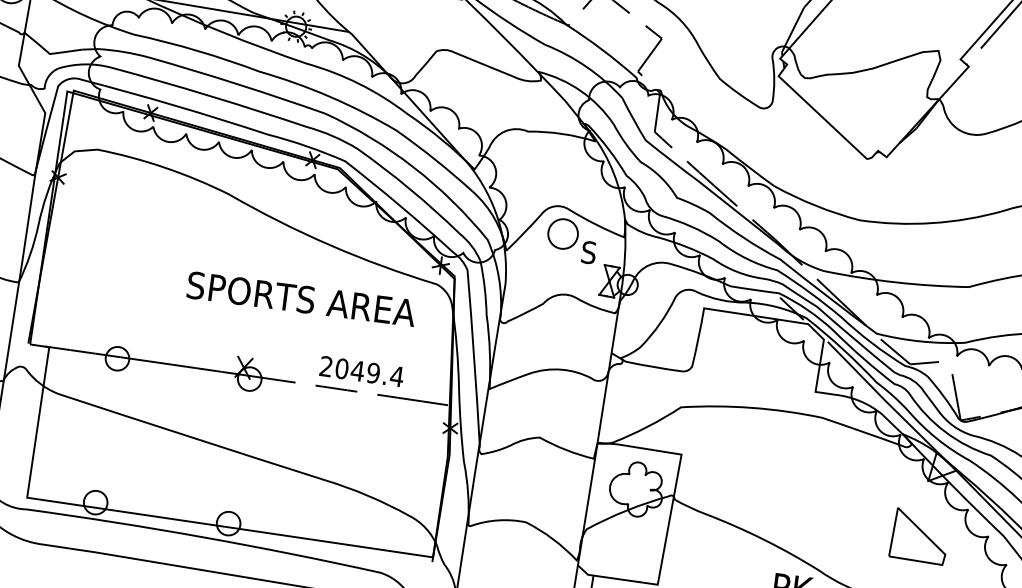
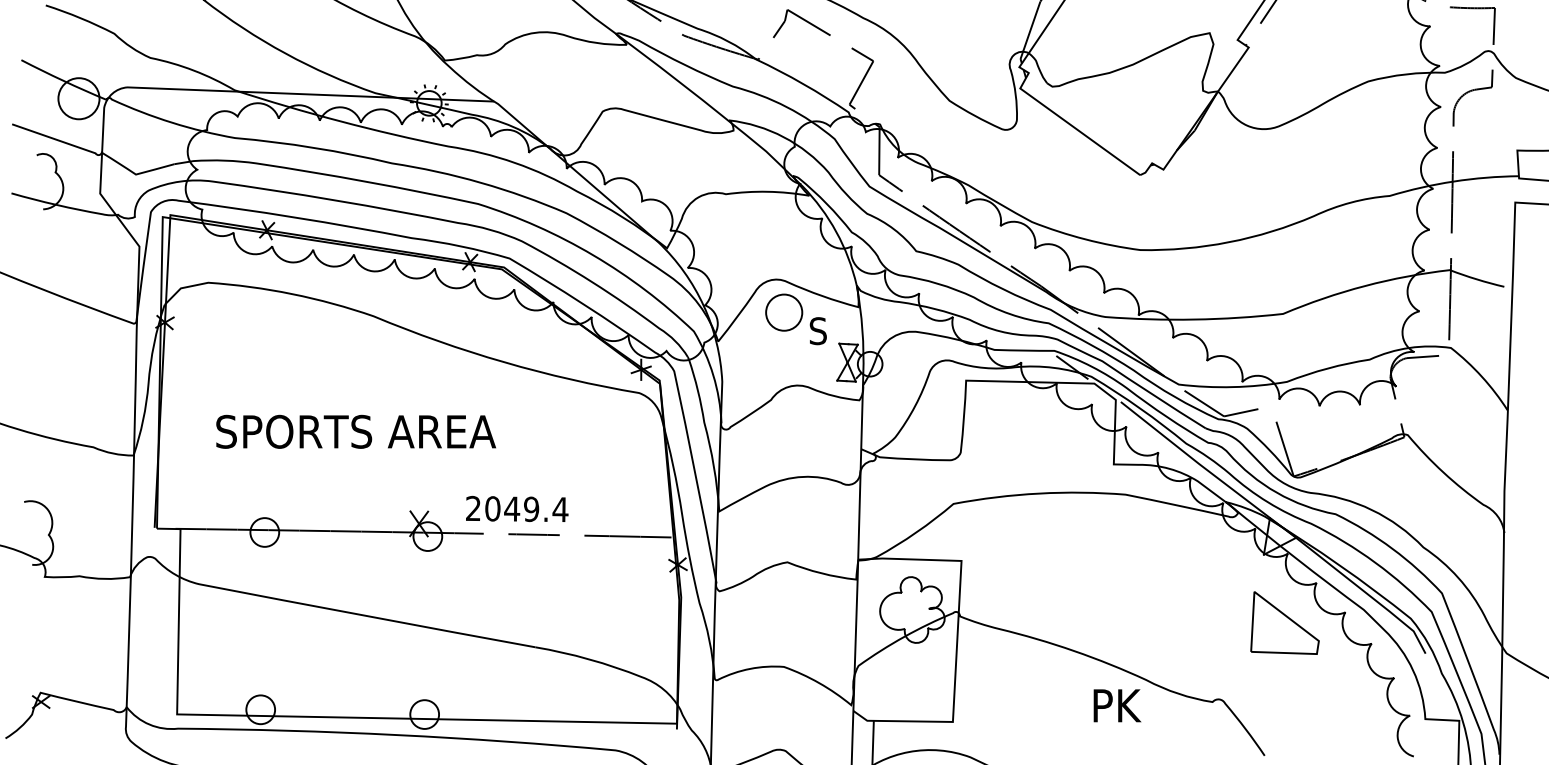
text: (301, 298) -> (355, 431), moved
text: (362, 371) -> (517, 508), moved
part: (919, 535) -> (1284, 622), moved

